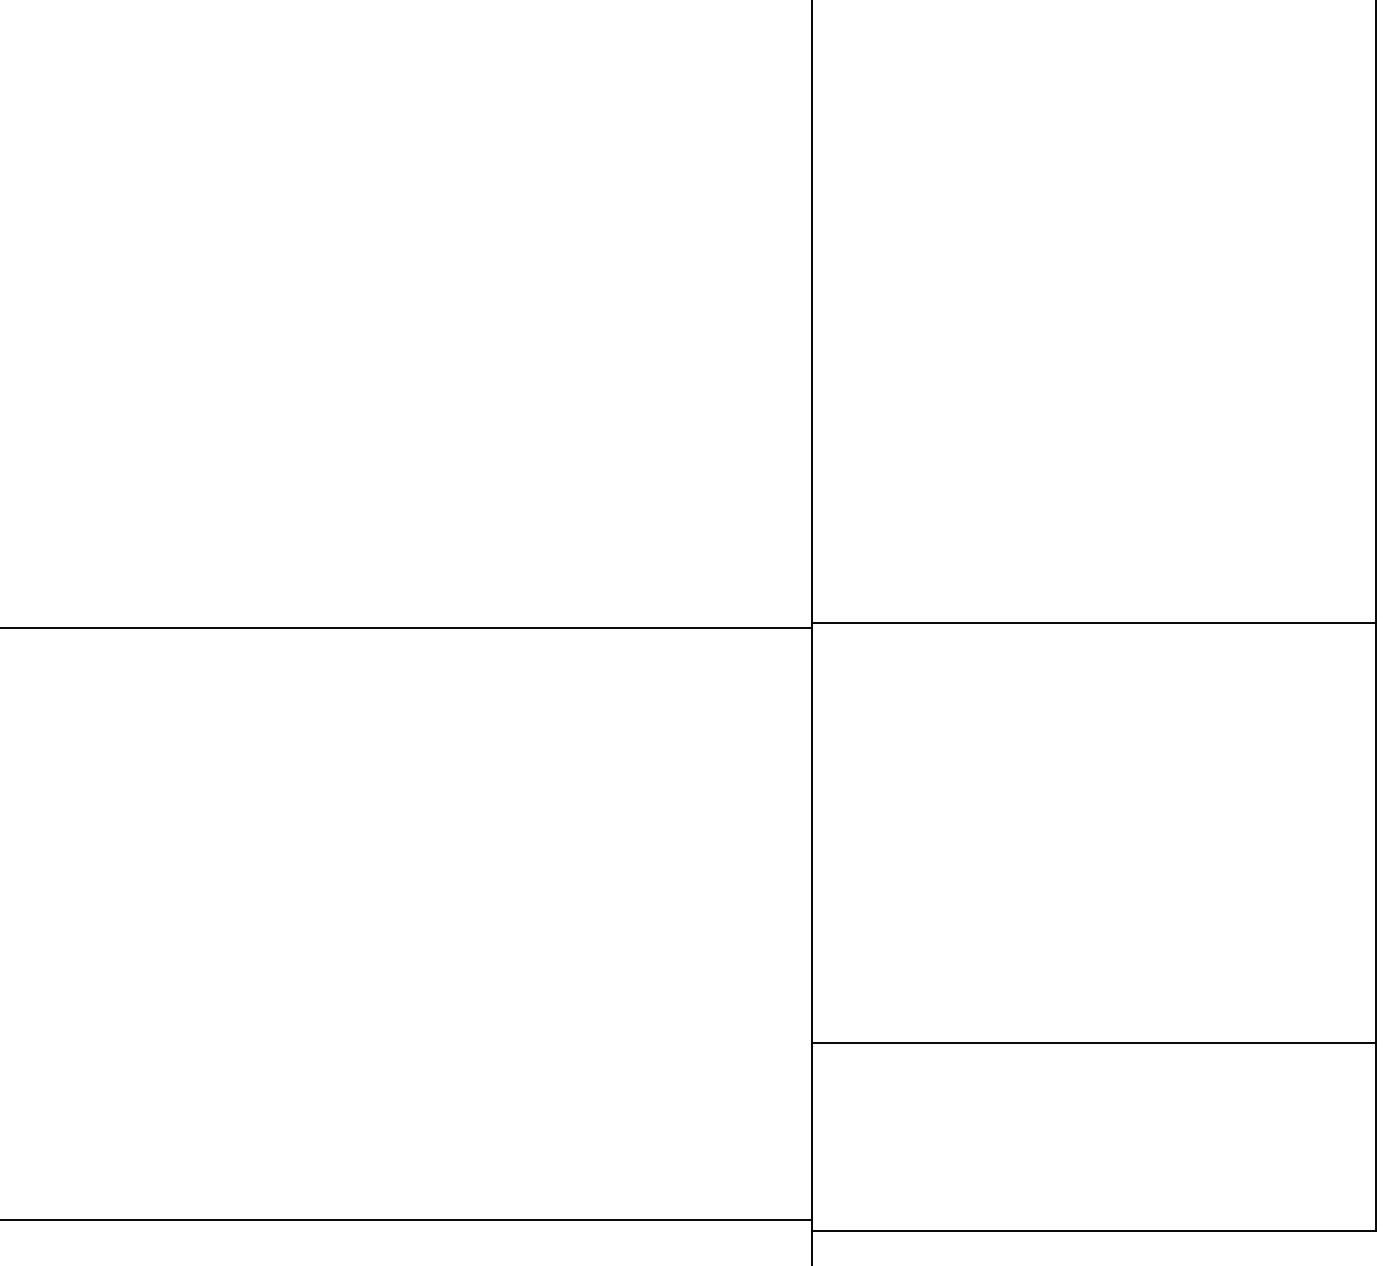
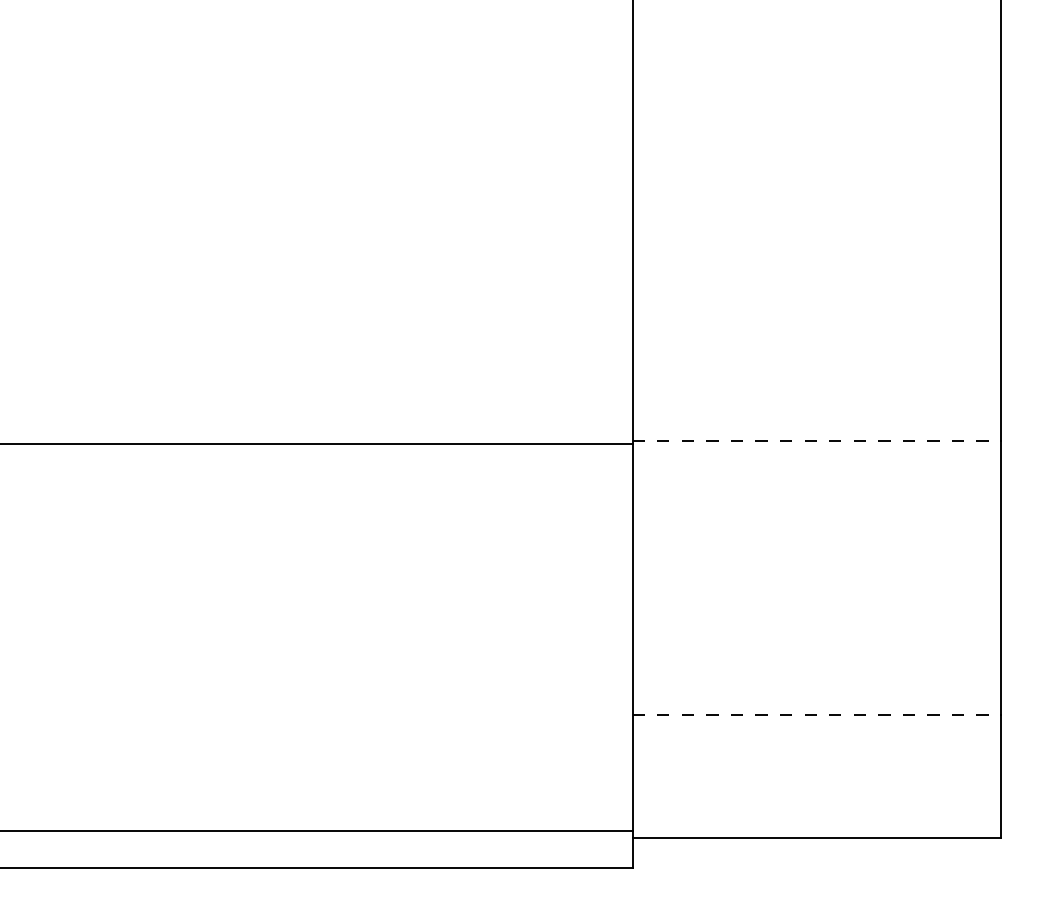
line: (1095, 622) -> (817, 440), solid -> dashed
line: (1095, 1043) -> (817, 715), solid -> dashed

